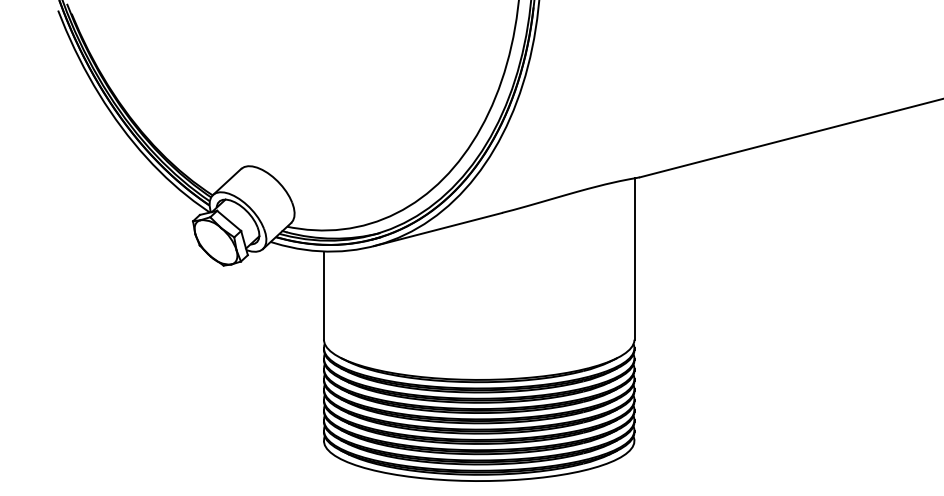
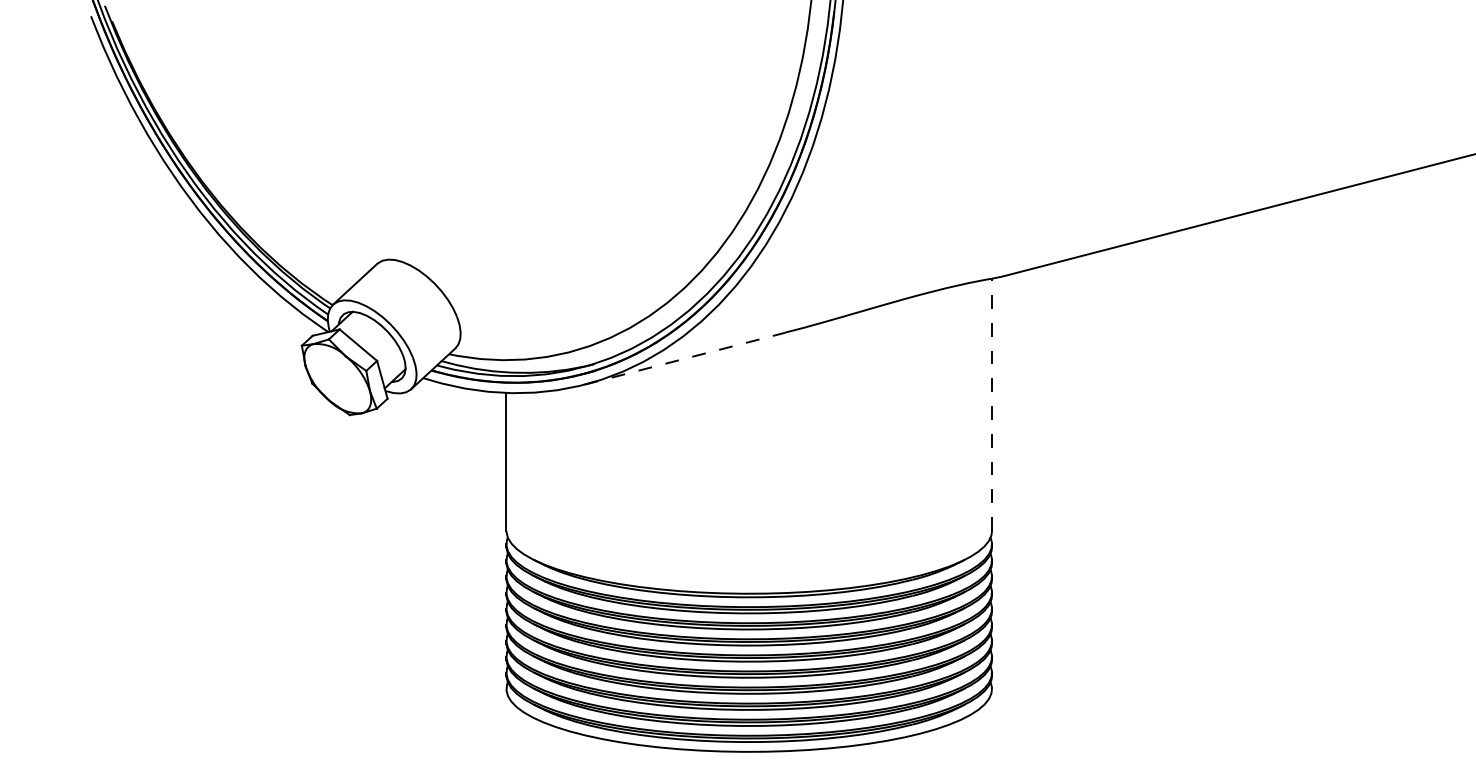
line: (438, 229) -> (685, 358), solid -> dashed
line: (634, 259) -> (992, 405), solid -> dashed

